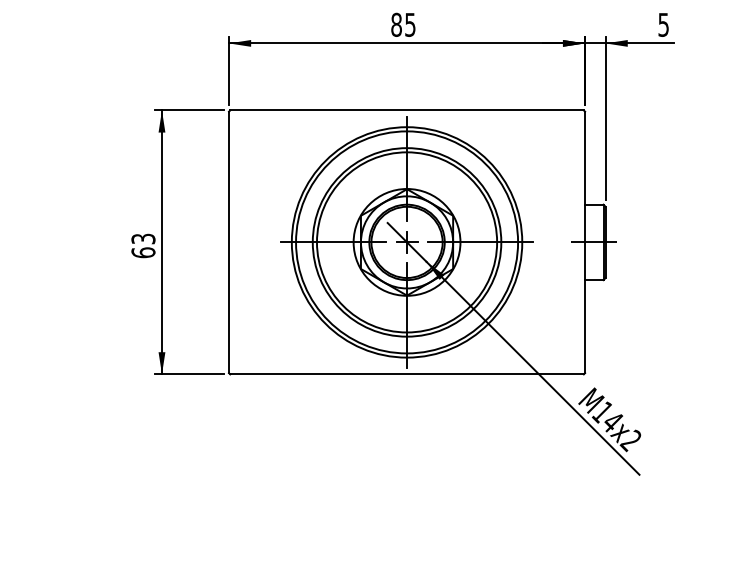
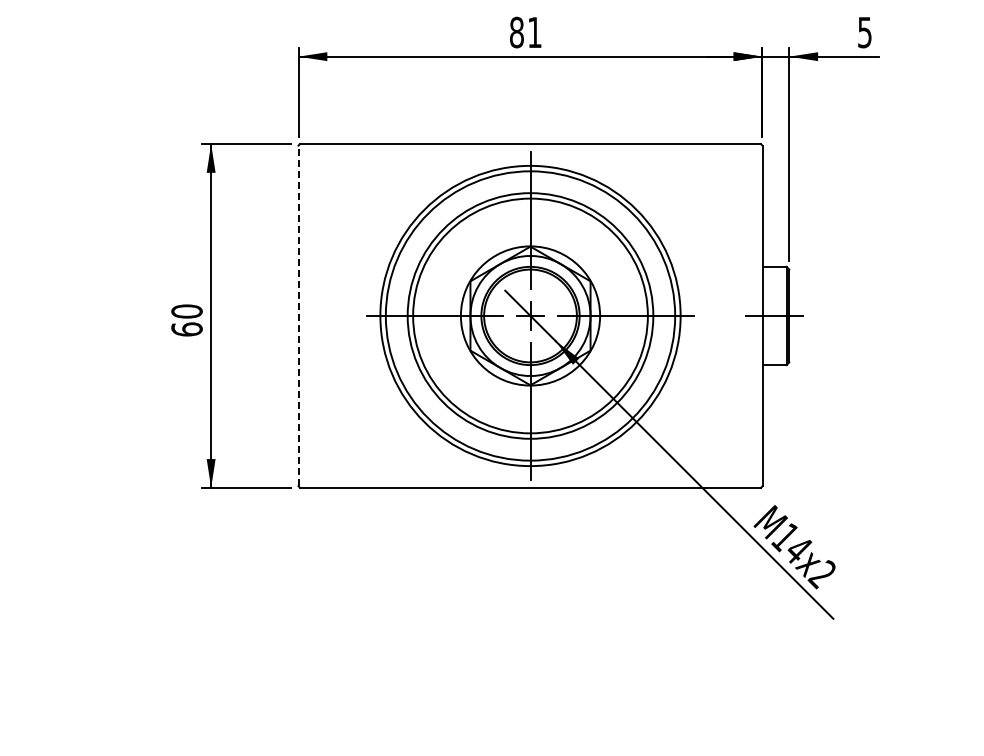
text: (410, 24) -> (534, 32), 85 -> 81
text: (143, 238) -> (186, 311), 63 -> 60
line: (229, 242) -> (298, 315), solid -> dashed

